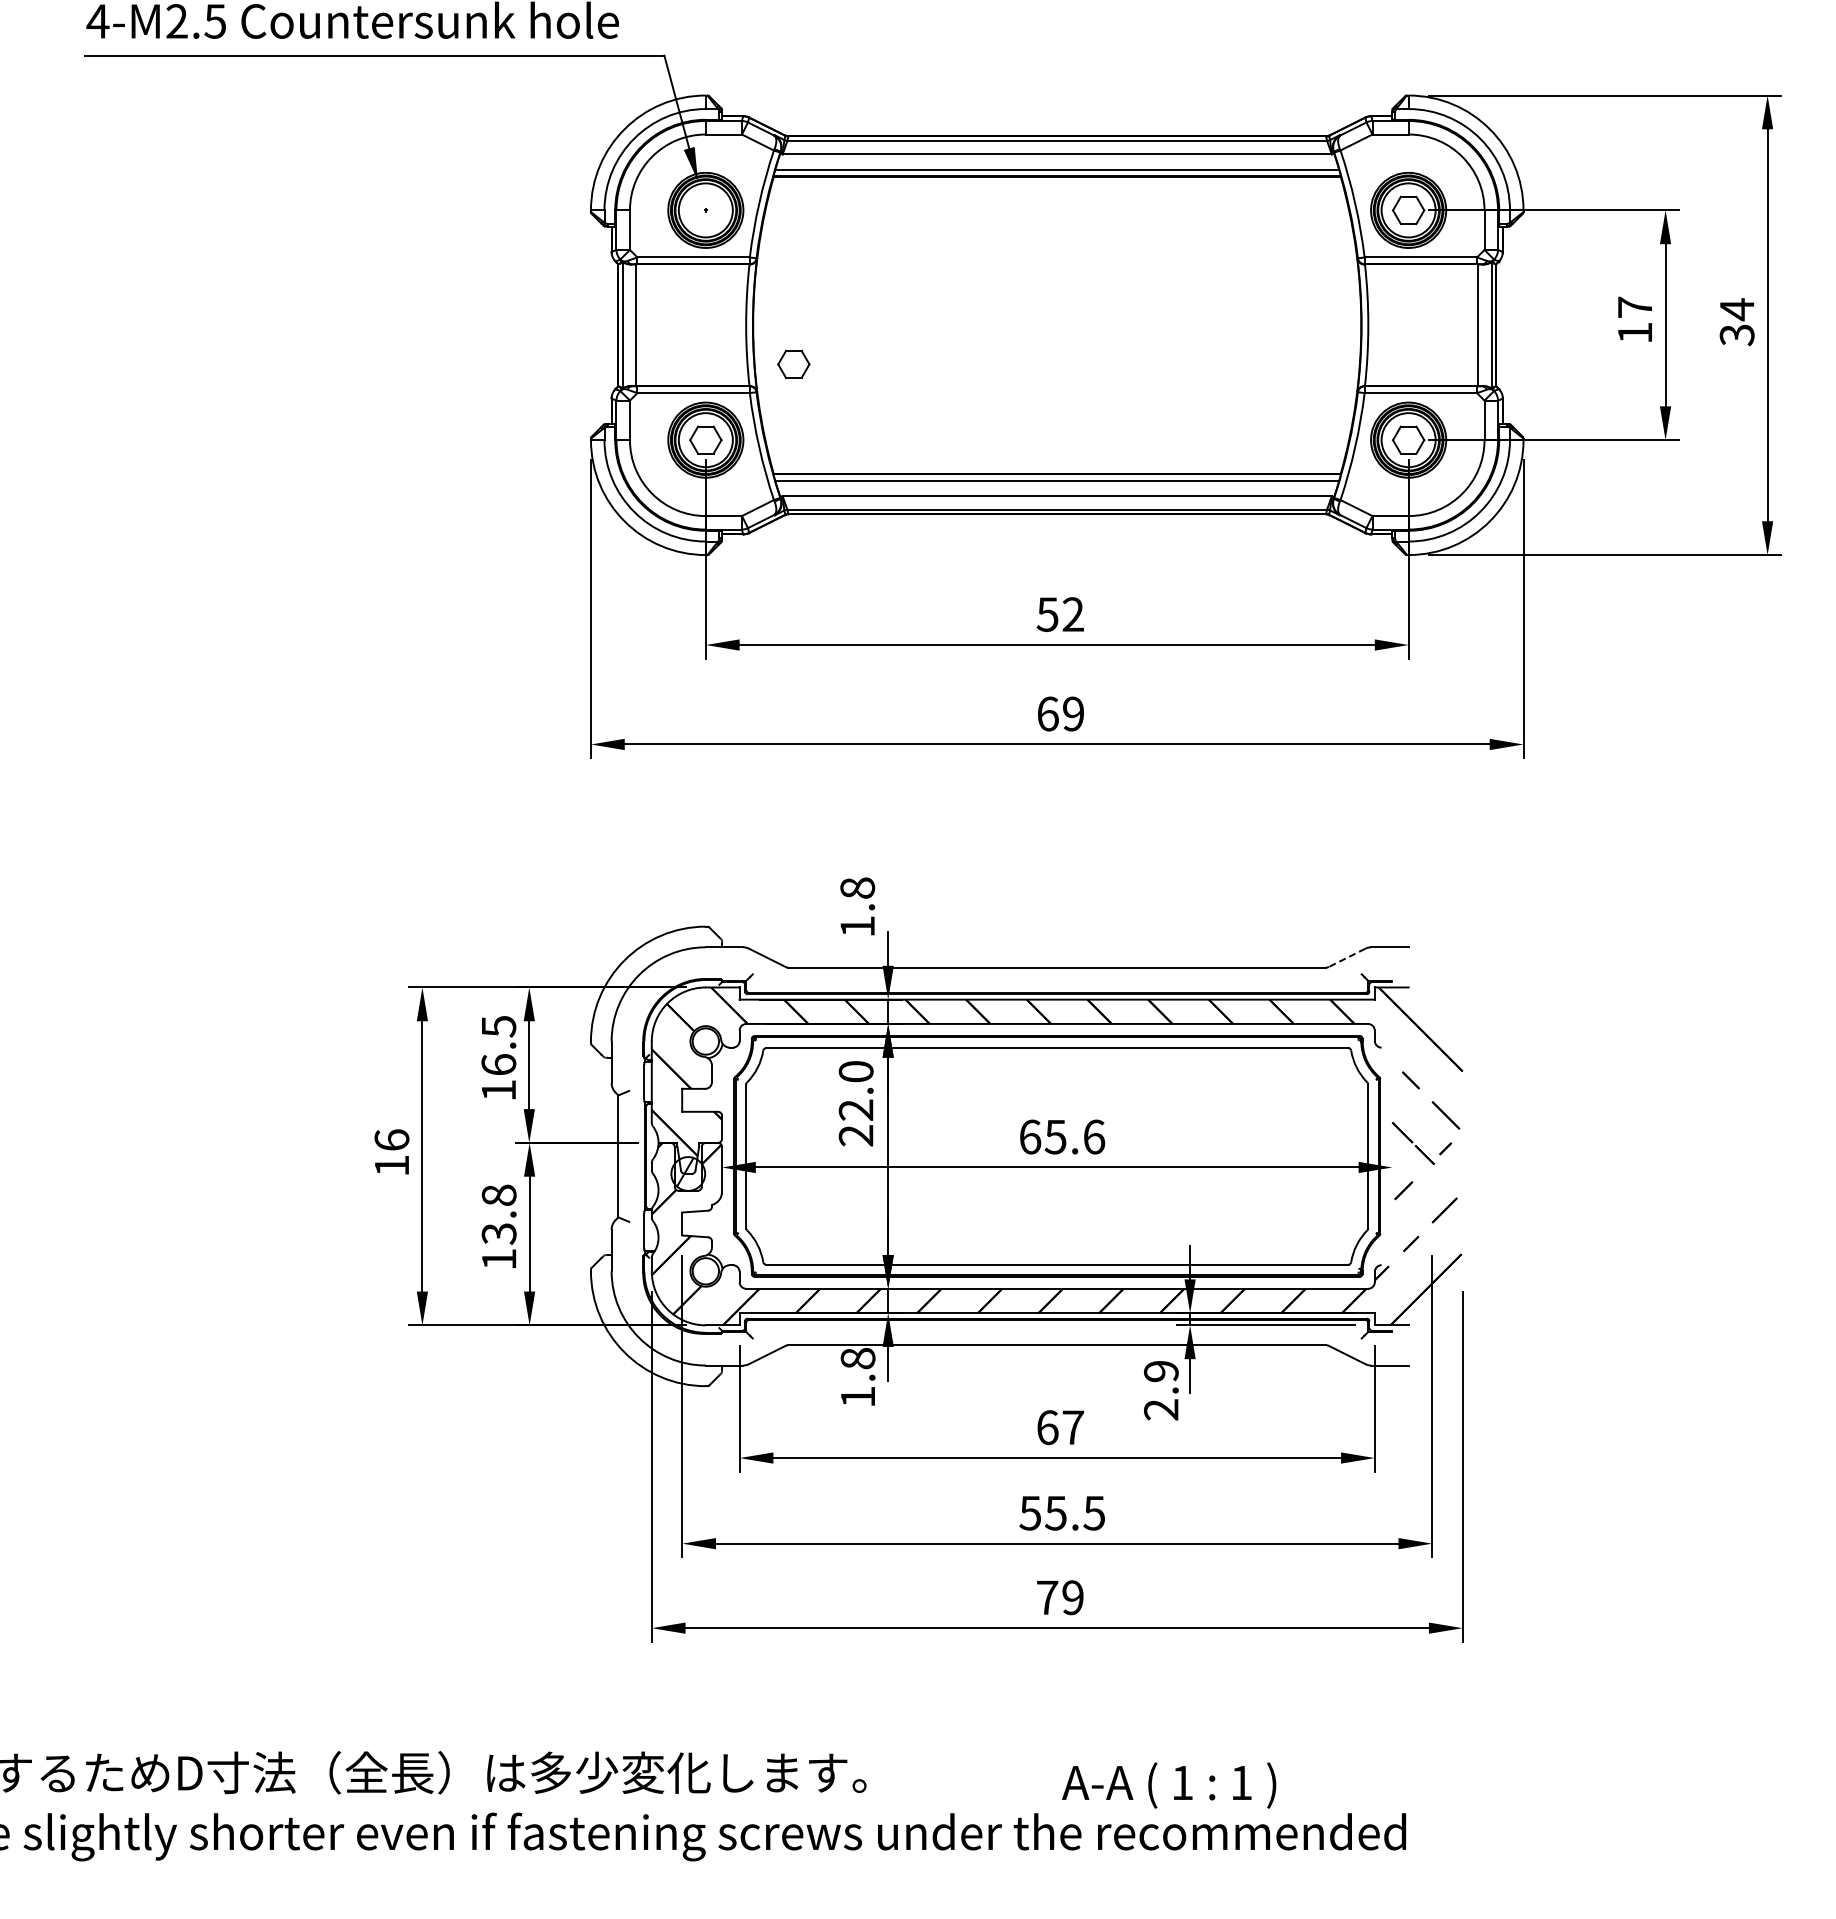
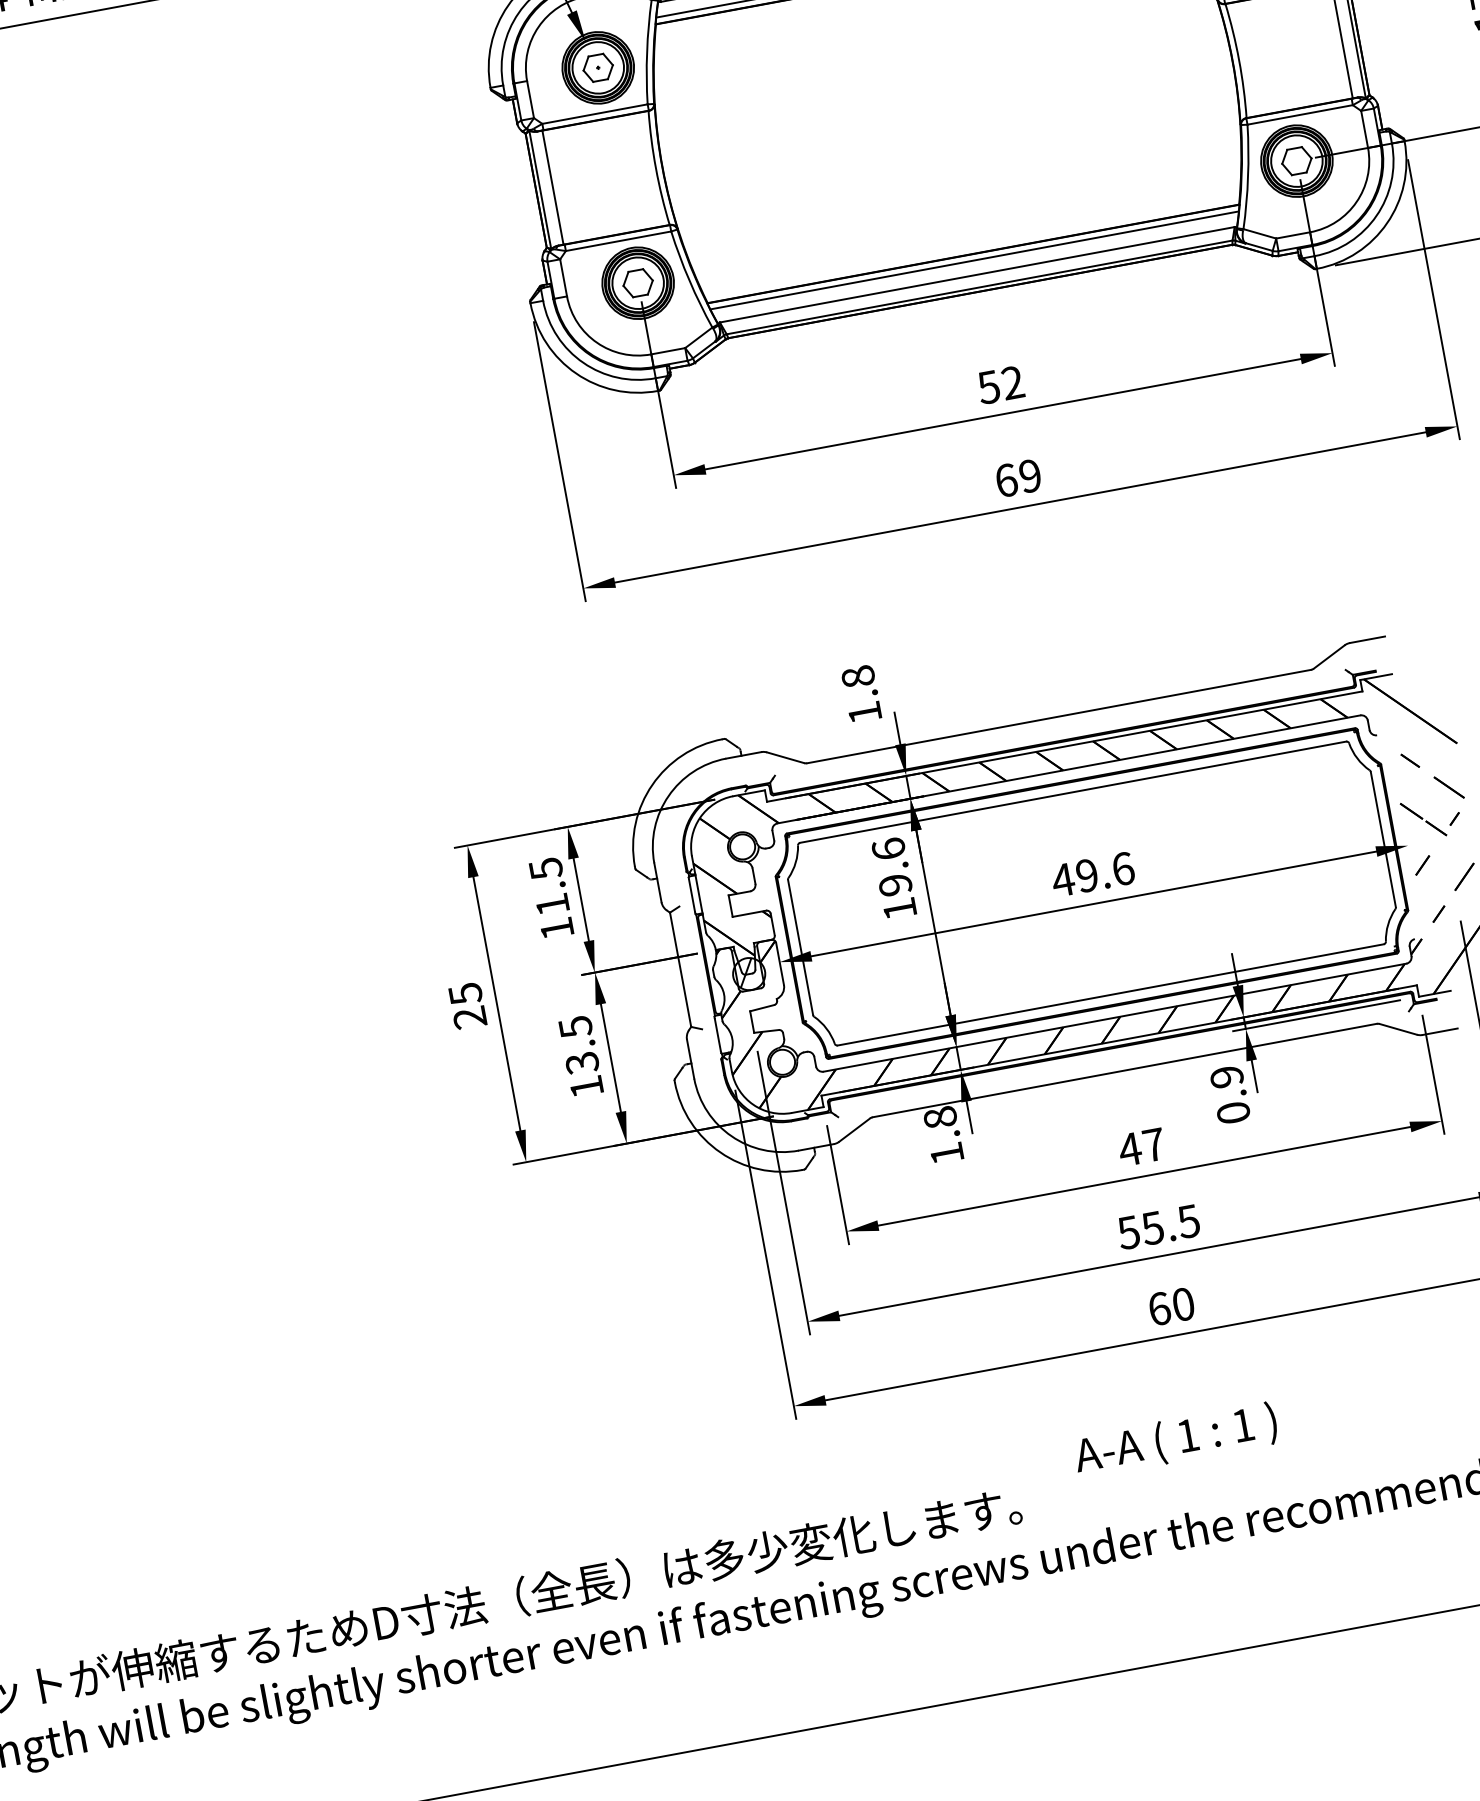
part: (793, 363) -> (597, 67), moved
line: (1346, 958) -> (1328, 657), dashed -> solid
text: (498, 1064) -> (552, 904), 16.5 -> 11.5
text: (855, 1103) -> (893, 879), 22.0 -> 19.6
text: (1042, 1136) -> (1074, 877), 65.6 -> 49.6
text: (391, 1152) -> (467, 1005), 16 -> 25
text: (498, 1195) -> (575, 1027), 13.8 -> 13.5
text: (1161, 1409) -> (1233, 1112), 2.9 -> 0.9
text: (1047, 1427) -> (1129, 1149), 67 -> 47
text: (1060, 1597) -> (1171, 1306), 79 -> 60
text: (1169, 1785) -> (1176, 1440), moved

